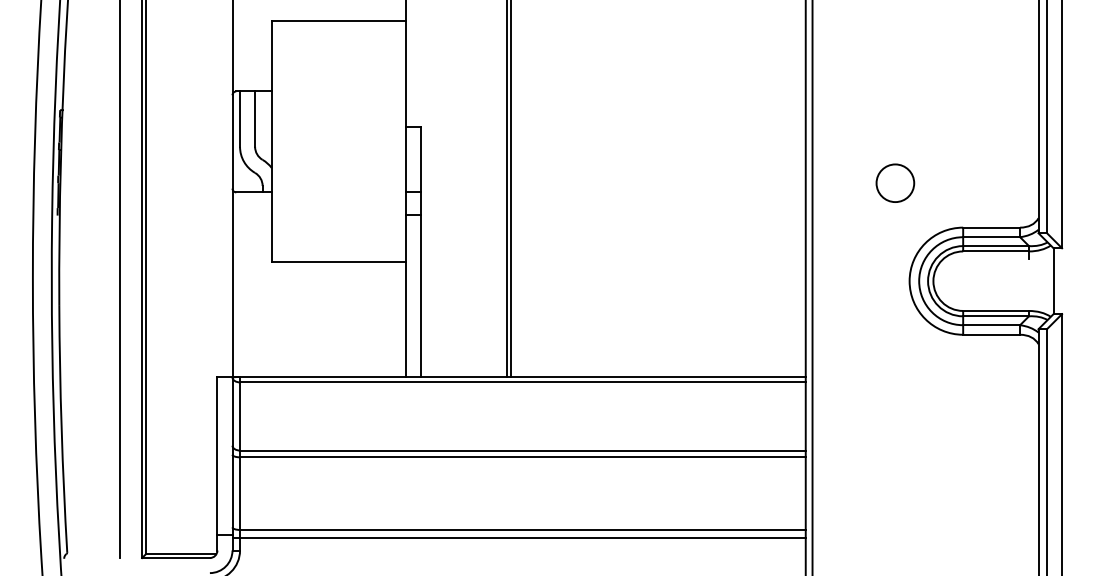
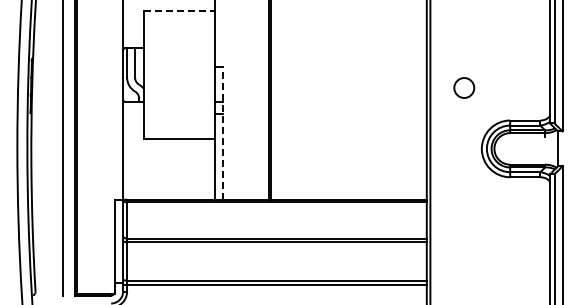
line: (338, 21) -> (179, 11), solid -> dashed
circle: (895, 182) -> (464, 87), moved
line: (420, 250) -> (222, 132), solid -> dashed

